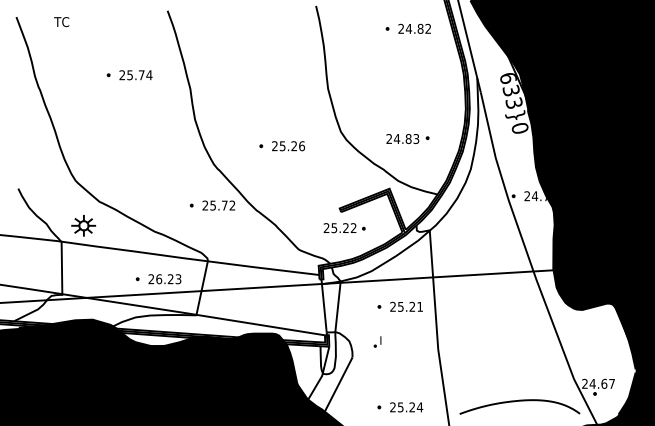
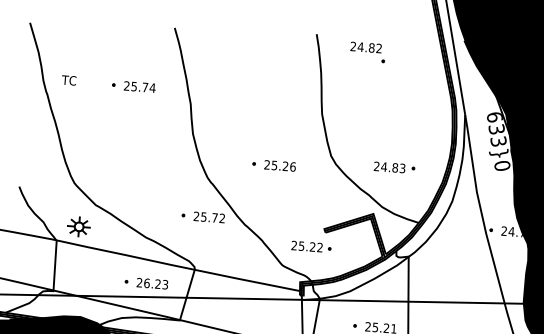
text: (61, 22) -> (68, 80), moved
text: (414, 28) -> (366, 47), moved
part: (344, 228) -> (311, 247), moved

